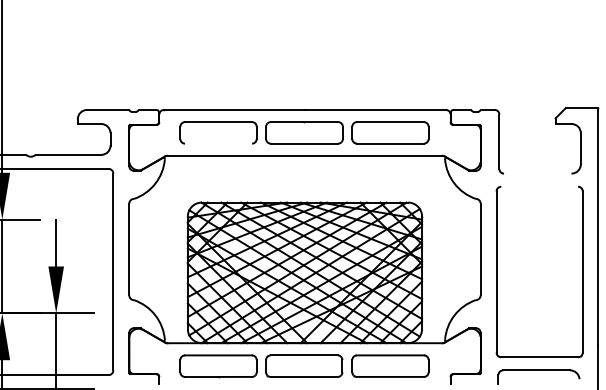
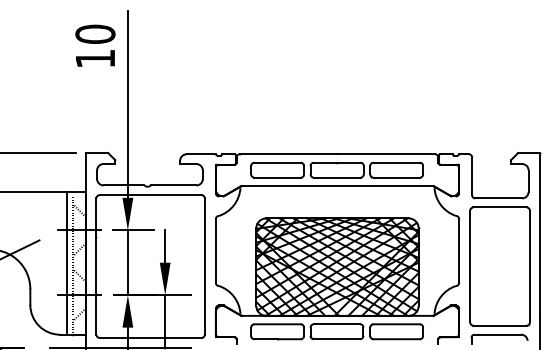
line: (218, 143) -> (277, 177), added
line: (537, 173) -> (498, 198), added
line: (538, 186) -> (499, 207), added

